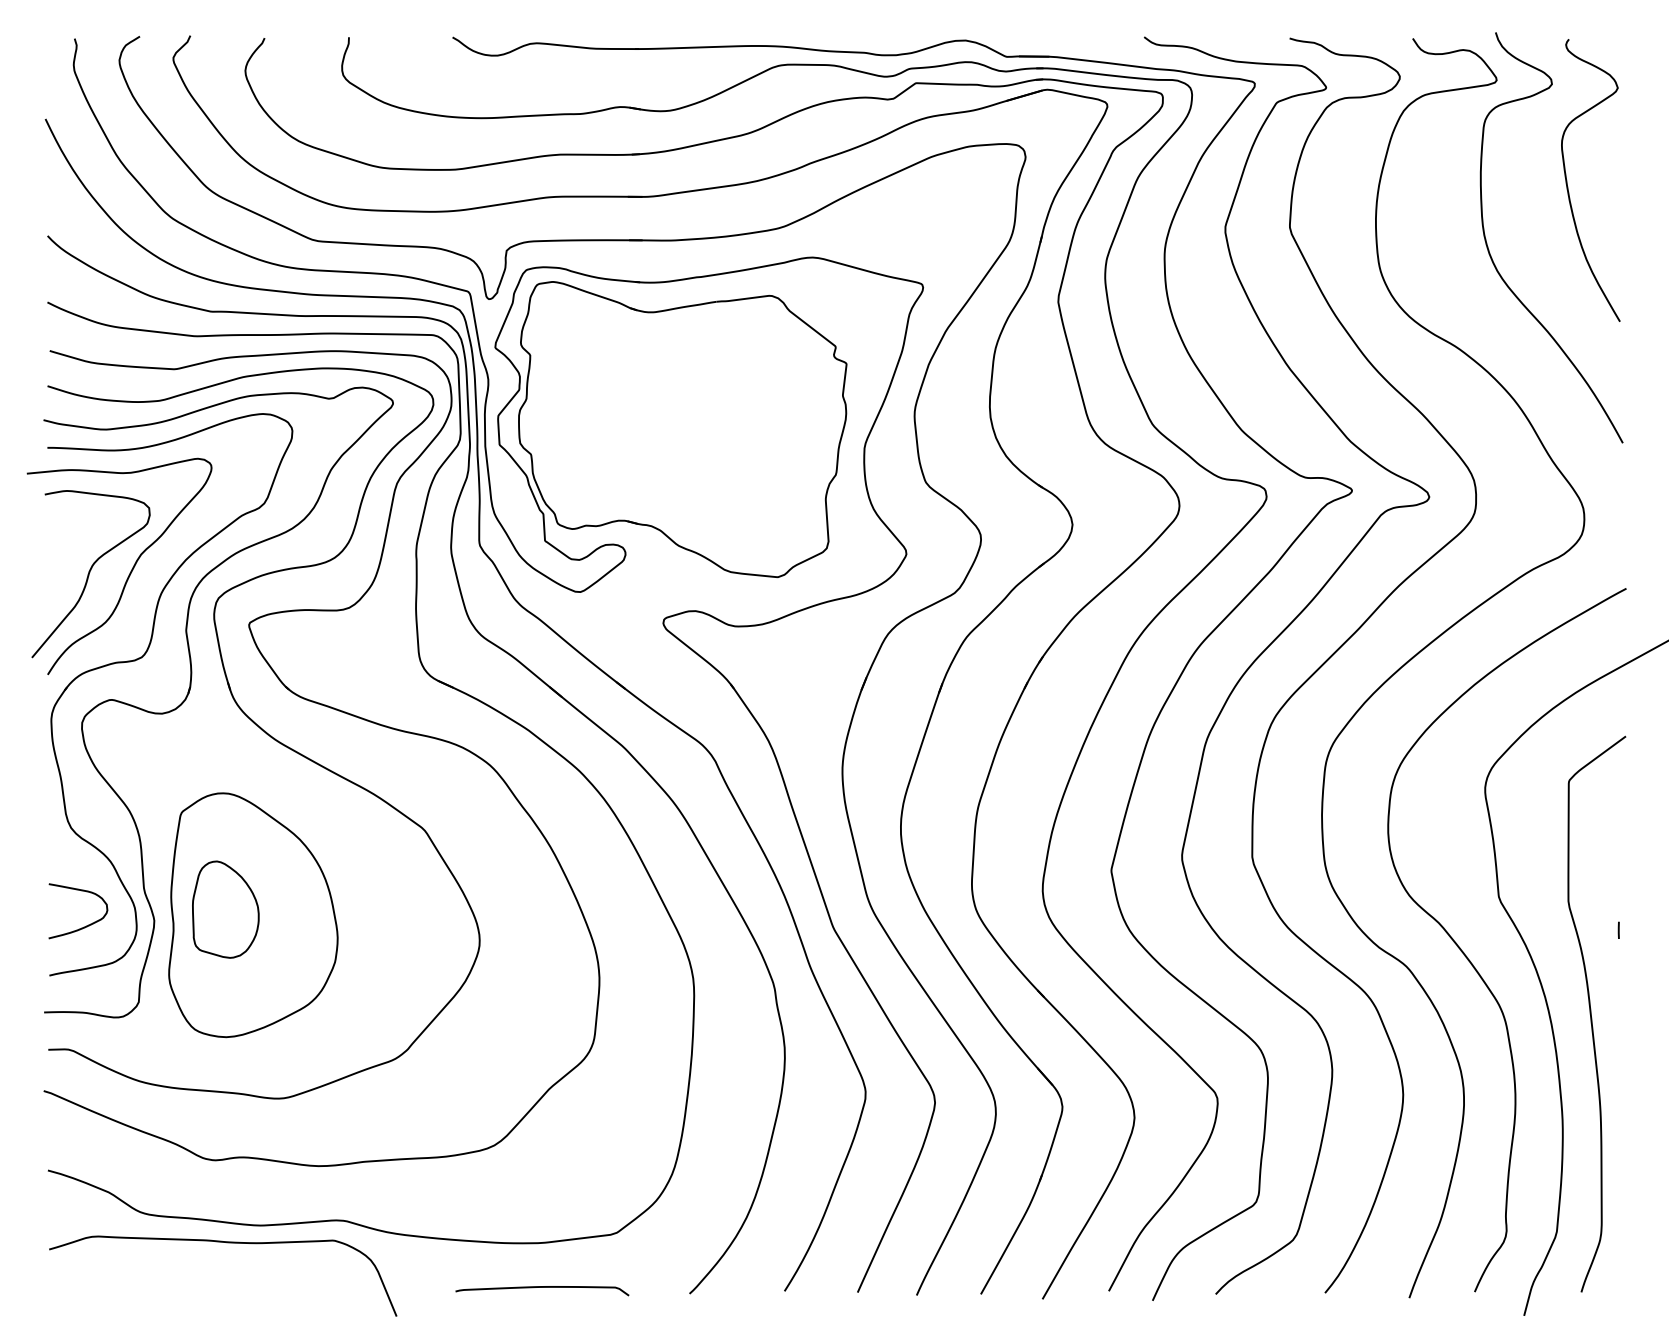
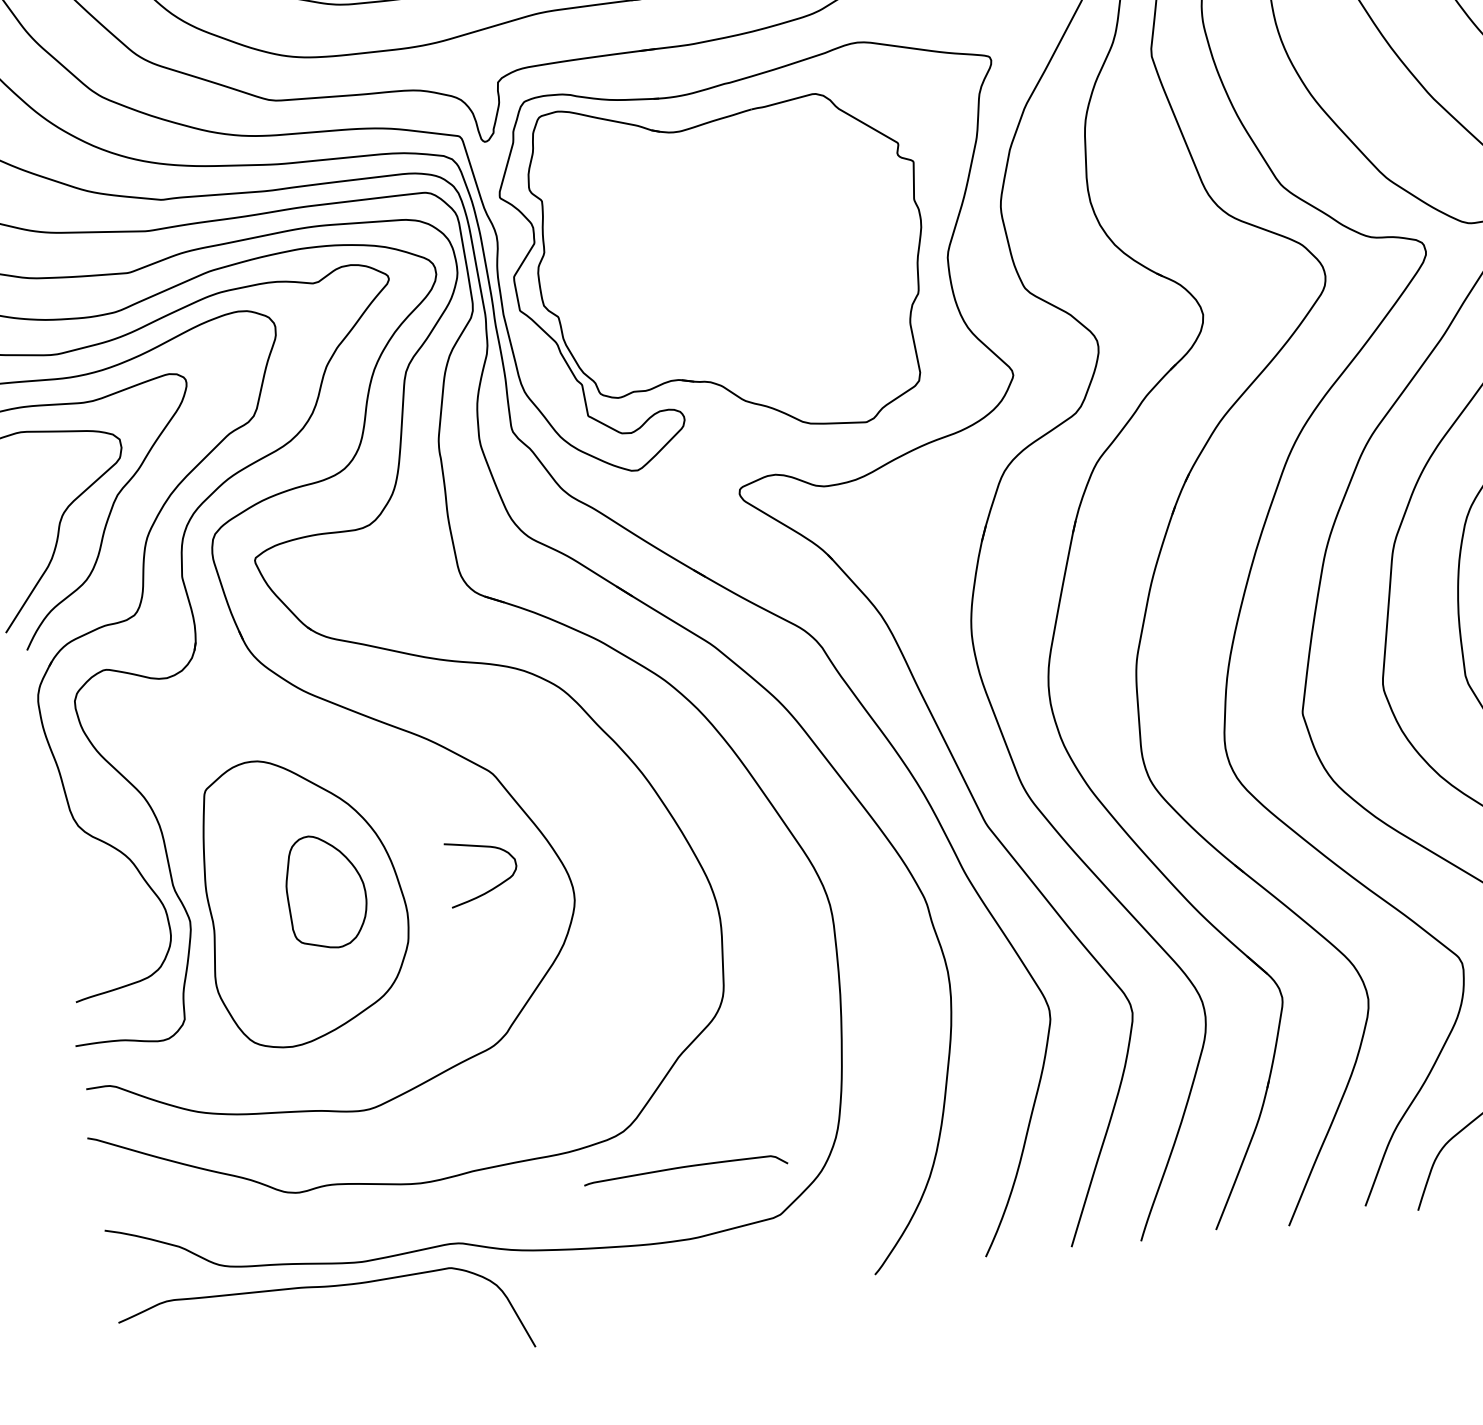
part: (225, 909) -> (325, 891), moved
curve: (86, 925) -> (494, 886), moved
curve: (542, 1287) -> (685, 1167), moved

